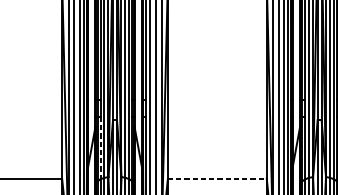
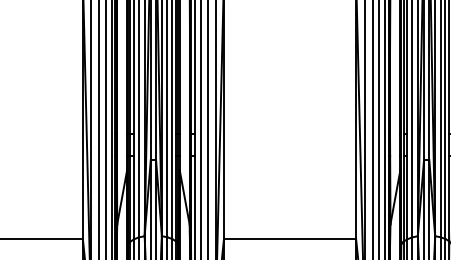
line: (100, 148) -> (134, 197), dashed -> solid
line: (217, 178) -> (290, 238), dashed -> solid

